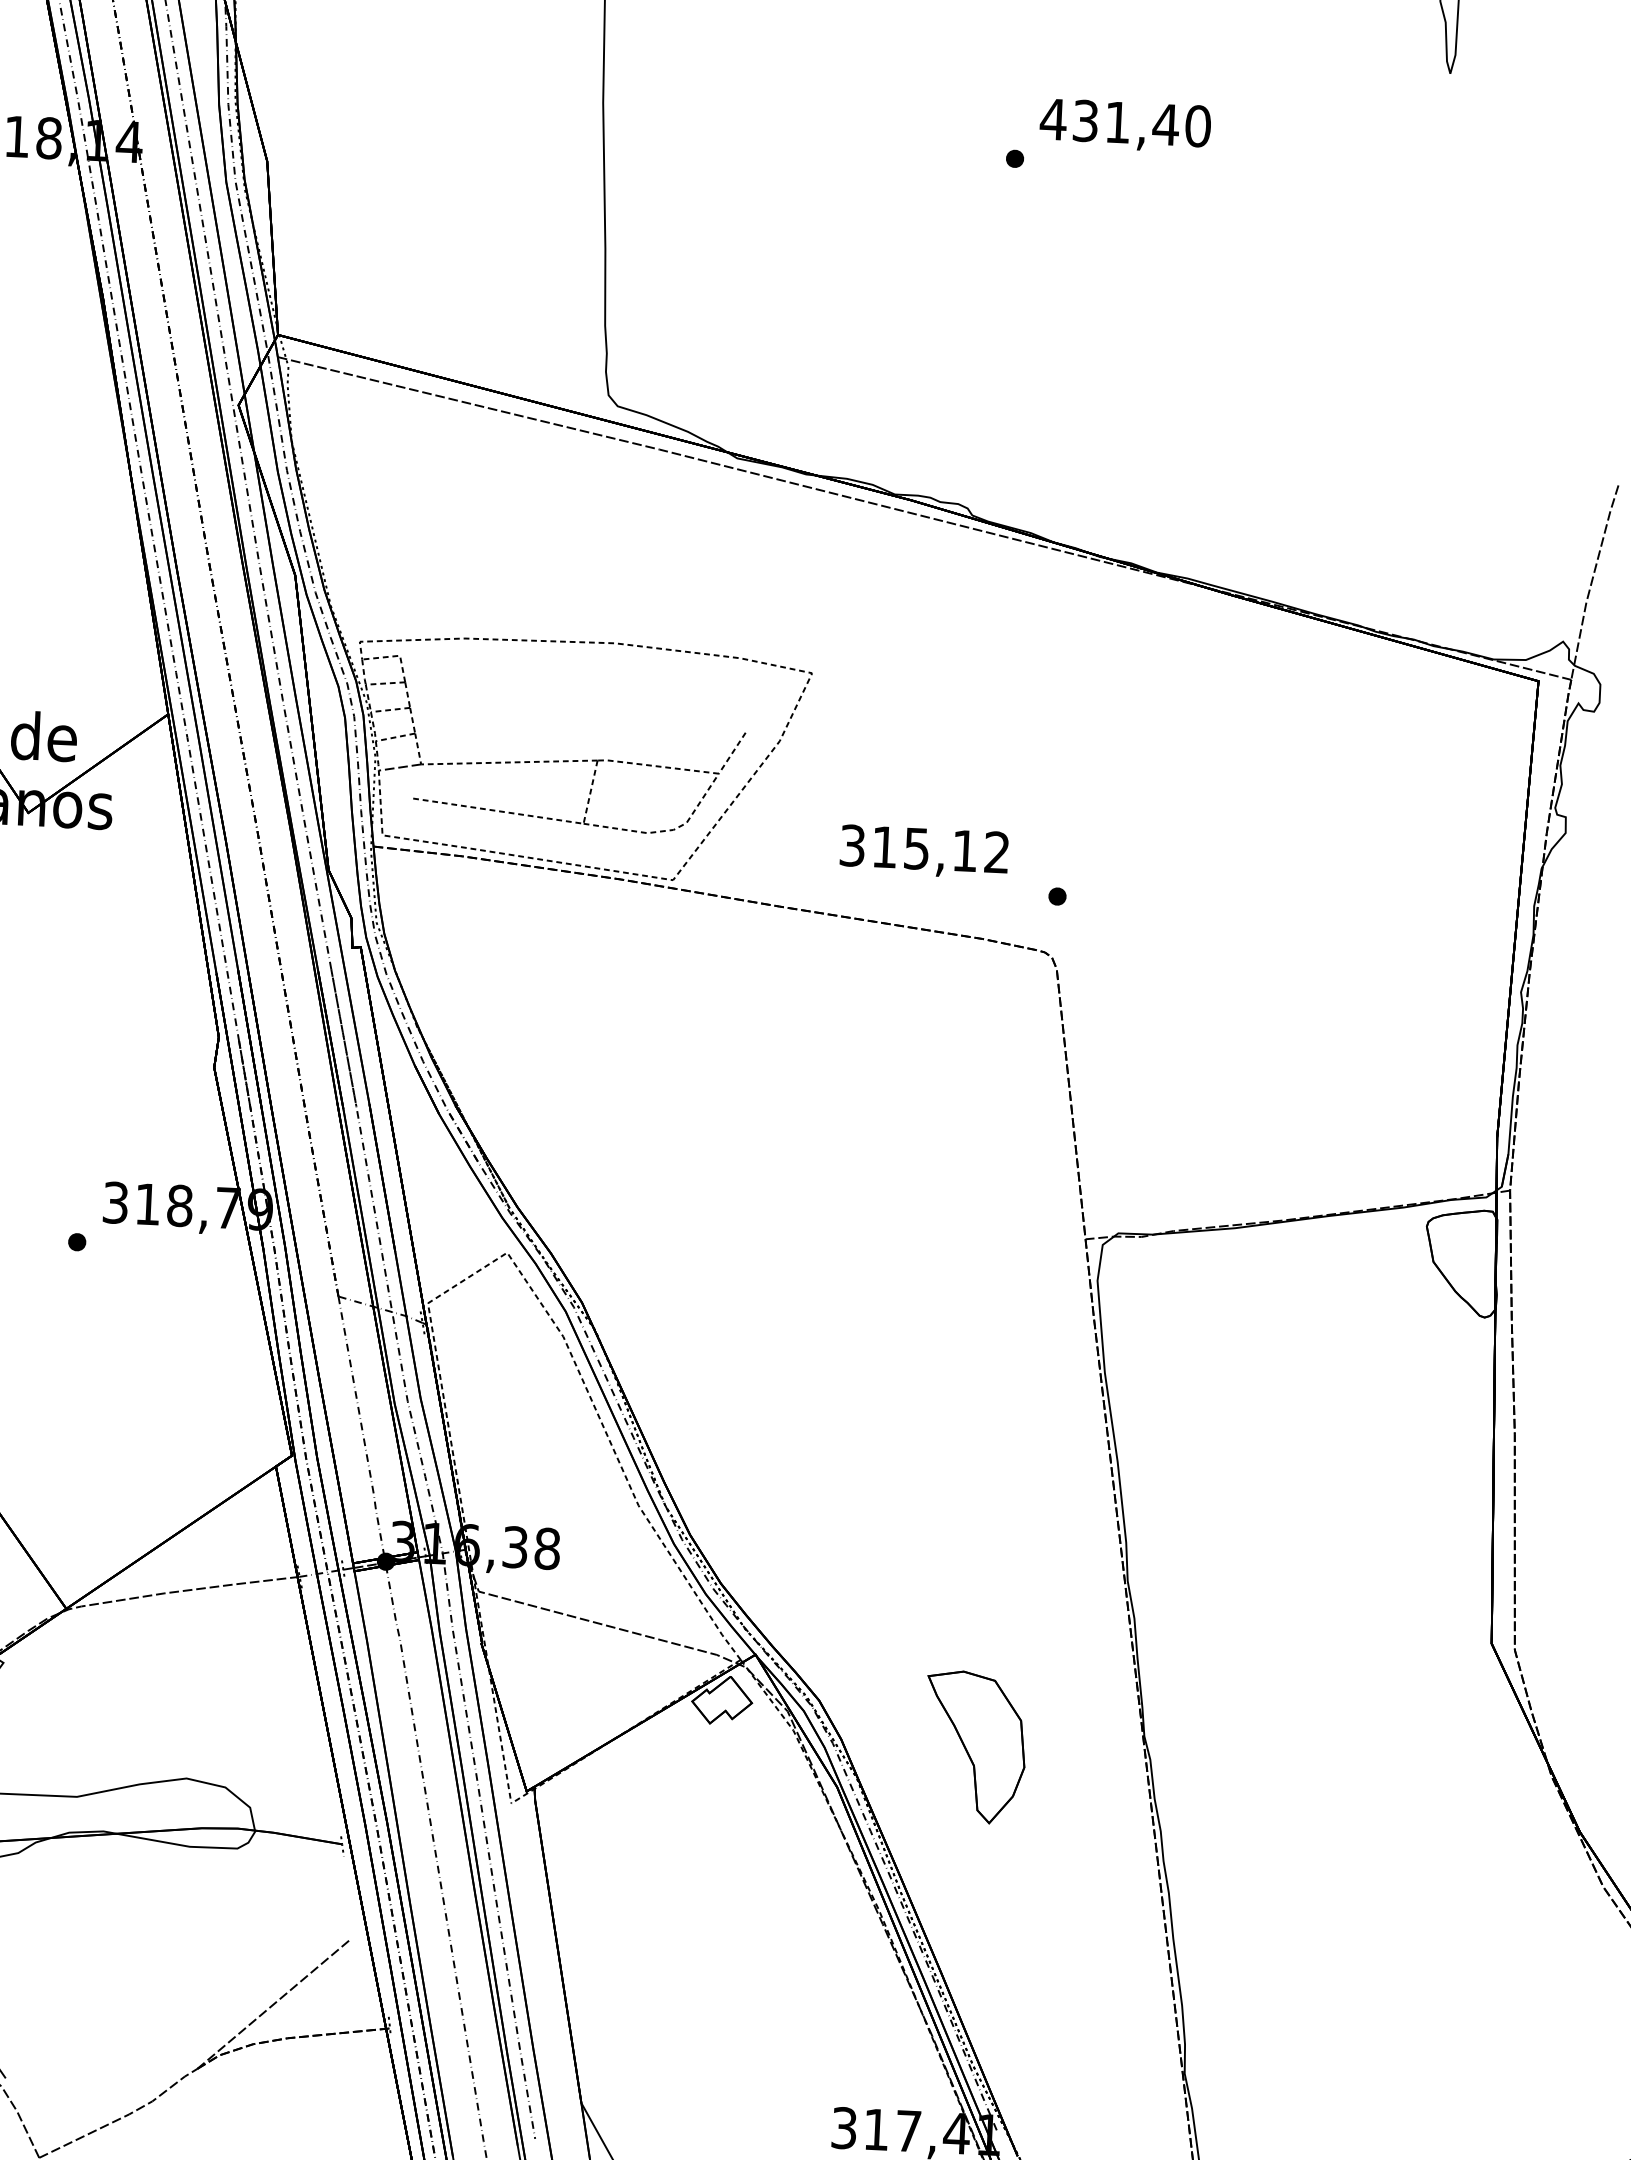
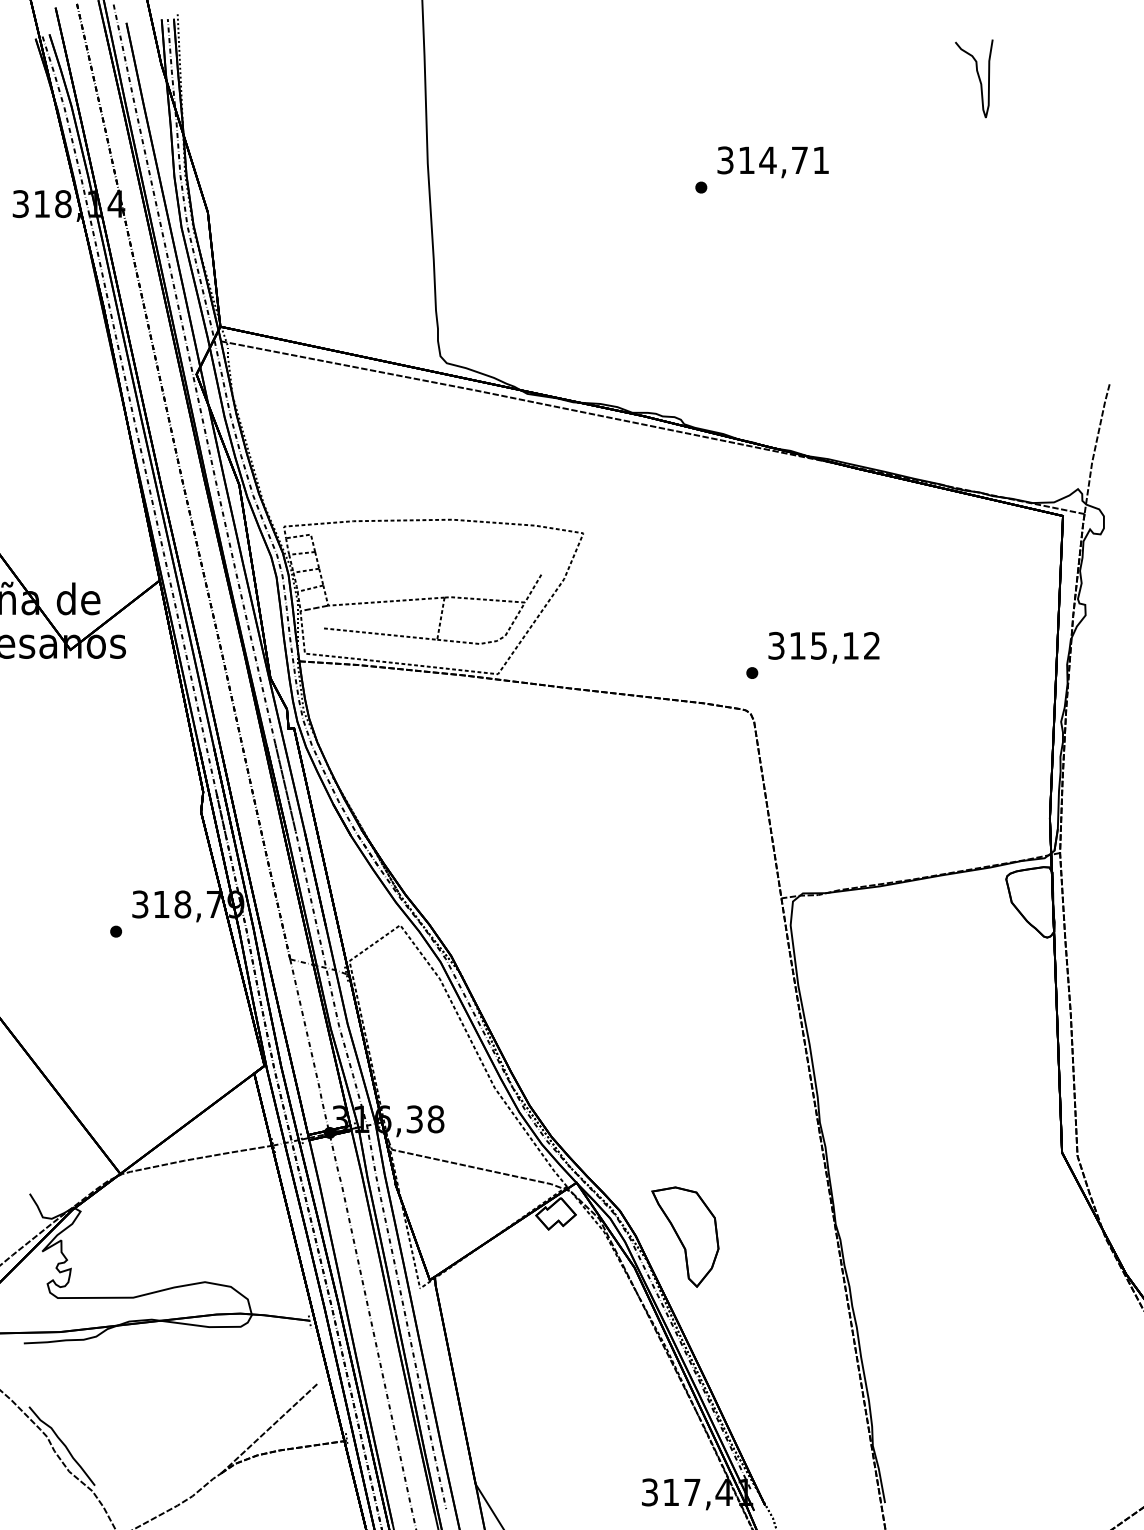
text: (1124, 122) -> (772, 160), 431,40 -> 314,71
text: (923, 851) -> (823, 647), moved
part: (975, 1746) -> (685, 1236), moved

